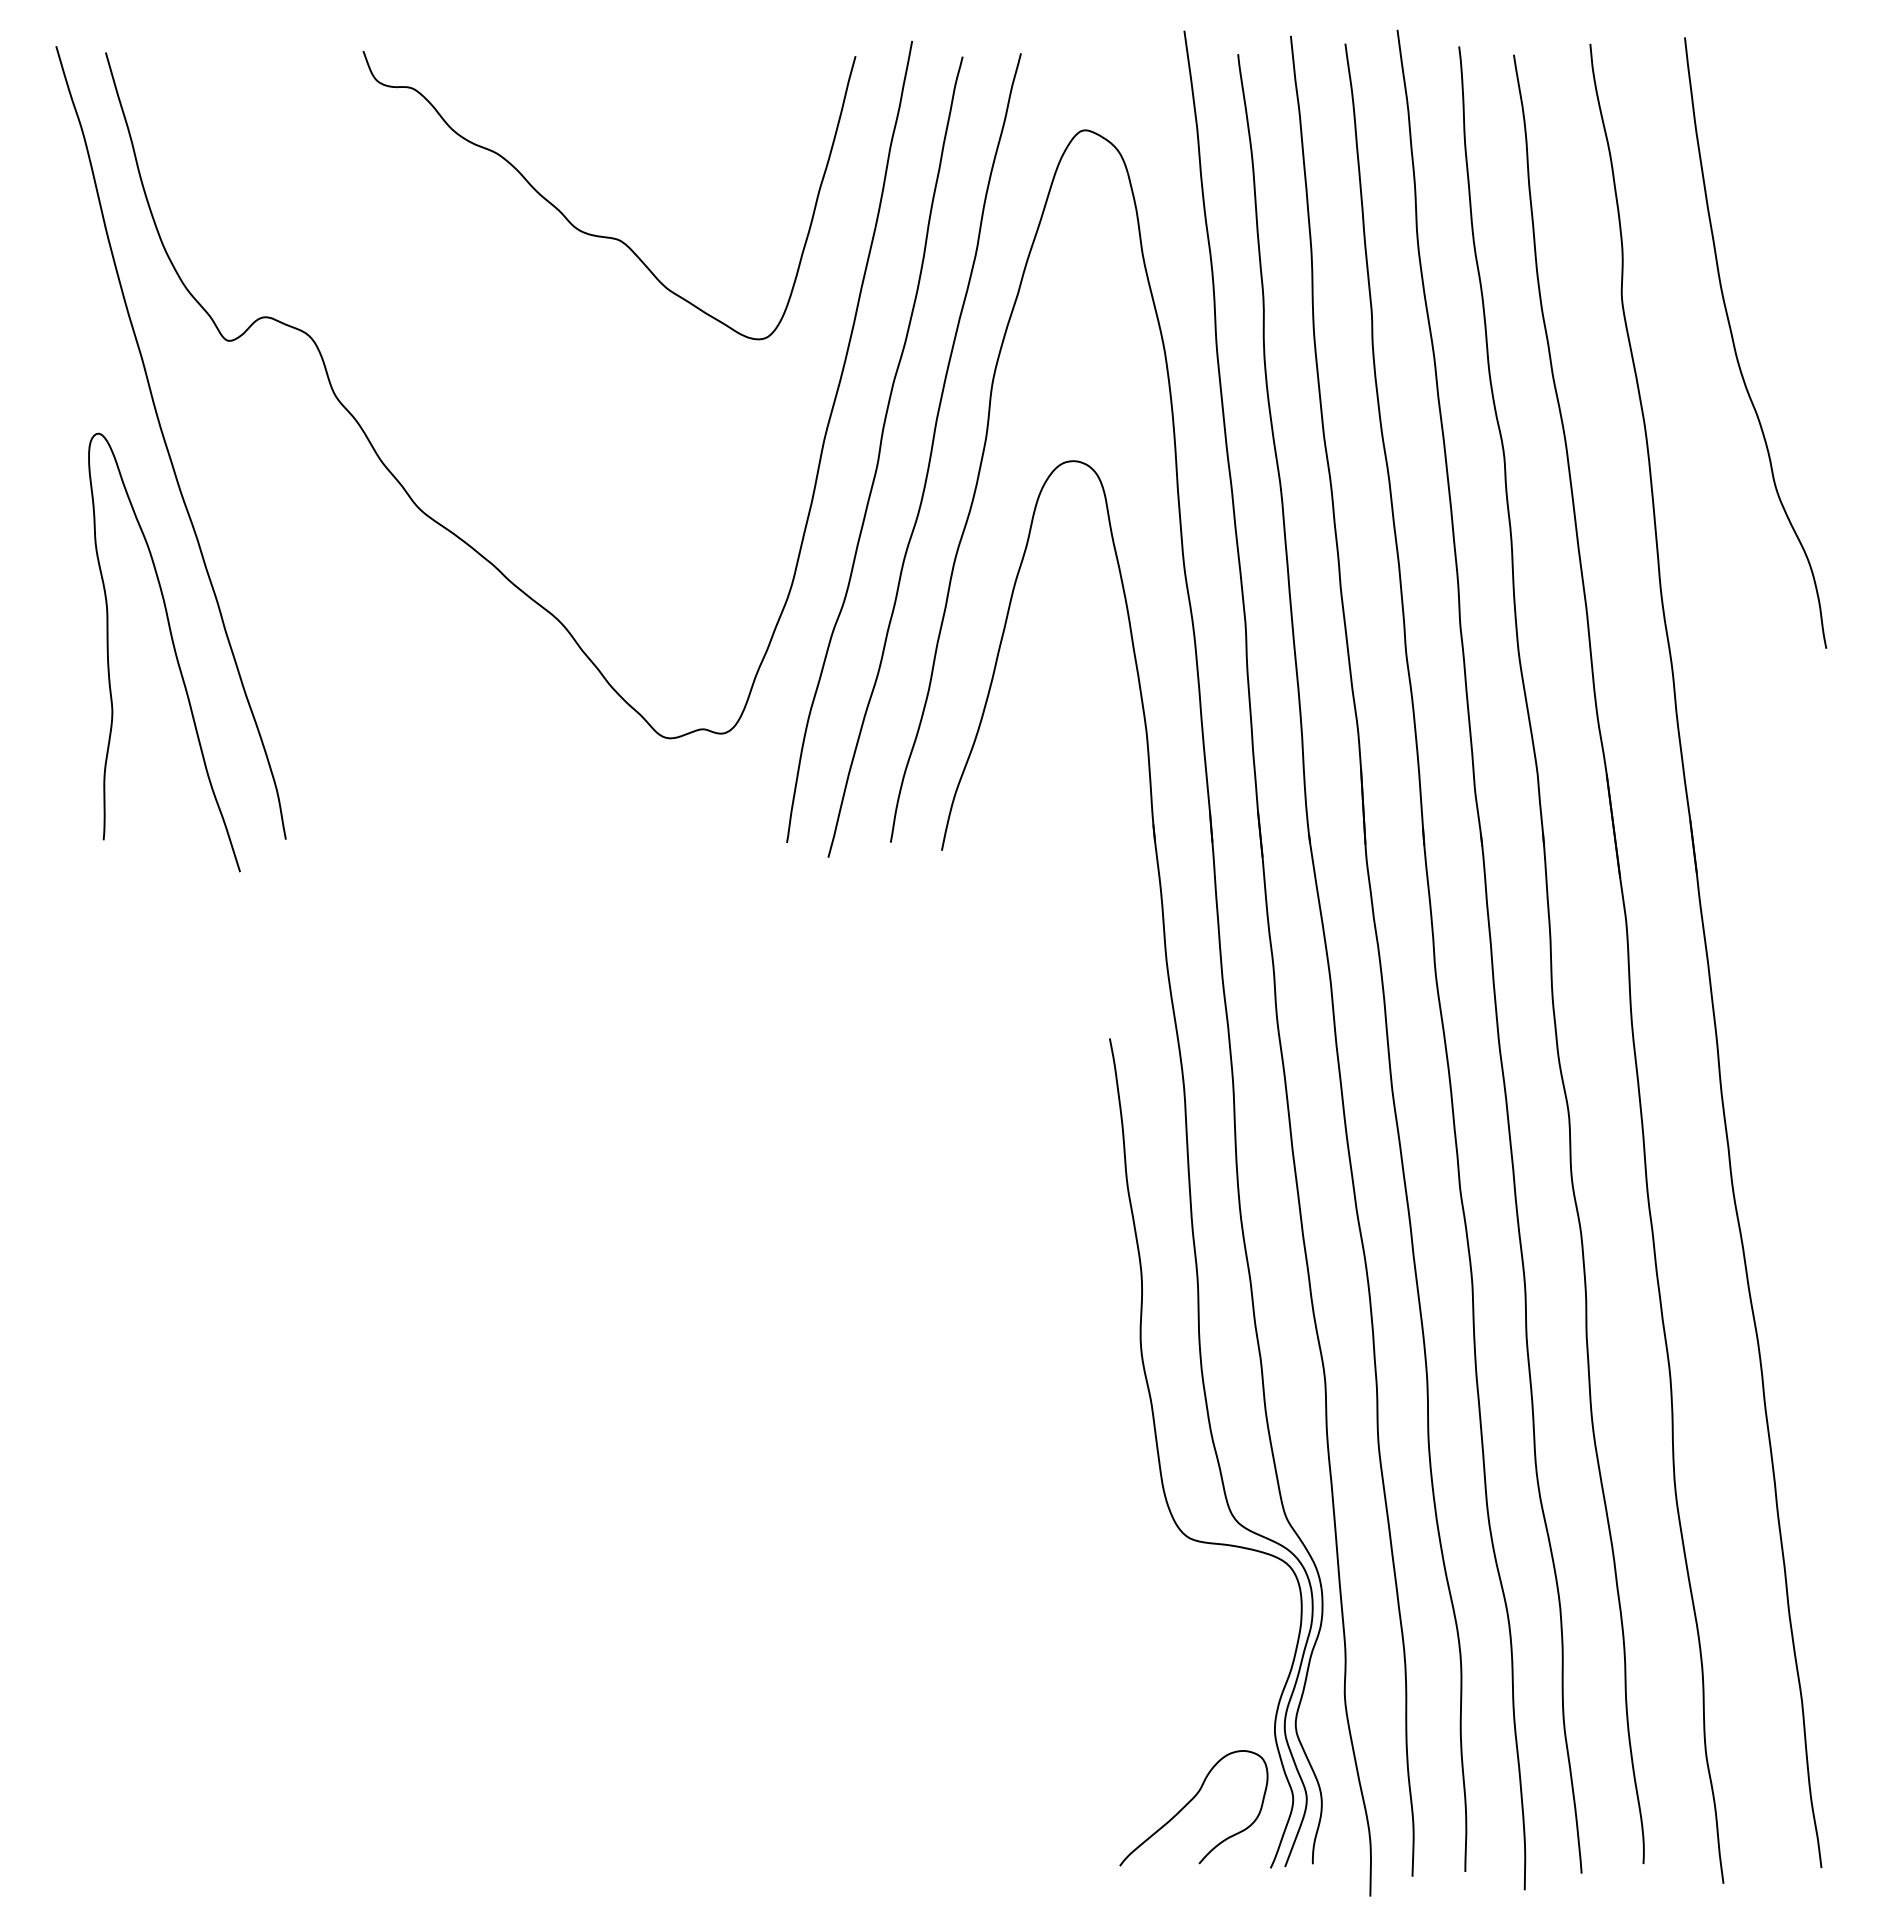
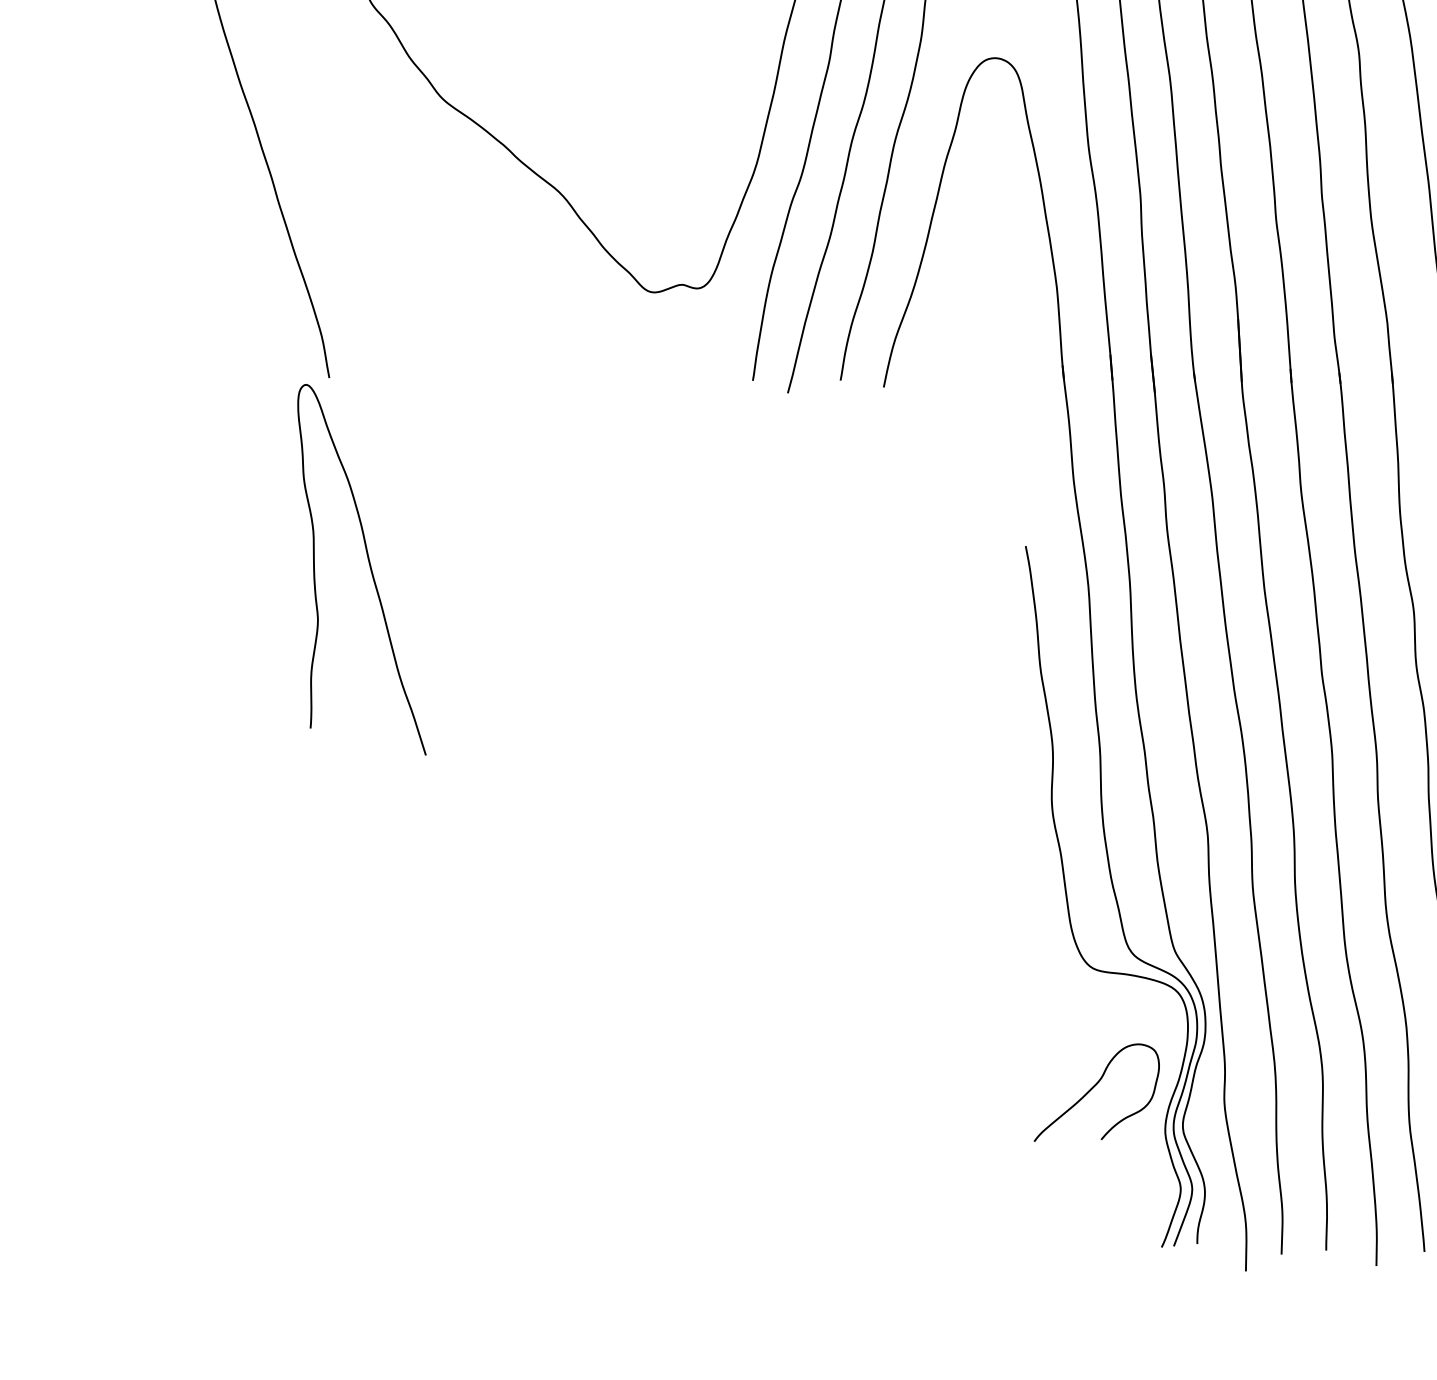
curve: (173, 649) -> (369, 567), moved
curve: (1189, 1803) -> (1093, 1088), moved

